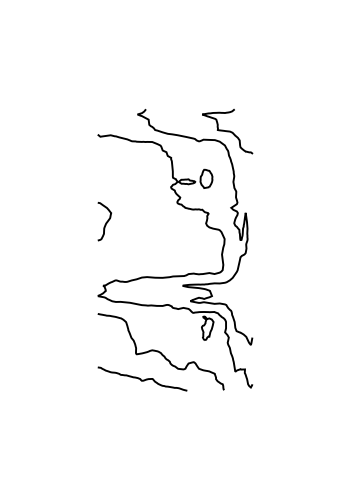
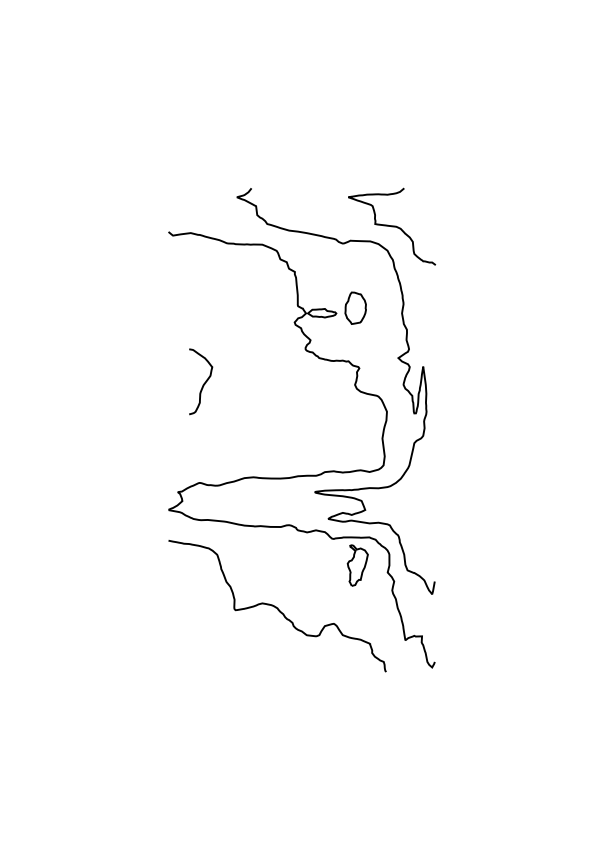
curve: (105, 222) -> (202, 383), moved
curve: (141, 378) -> (243, 651), removed

